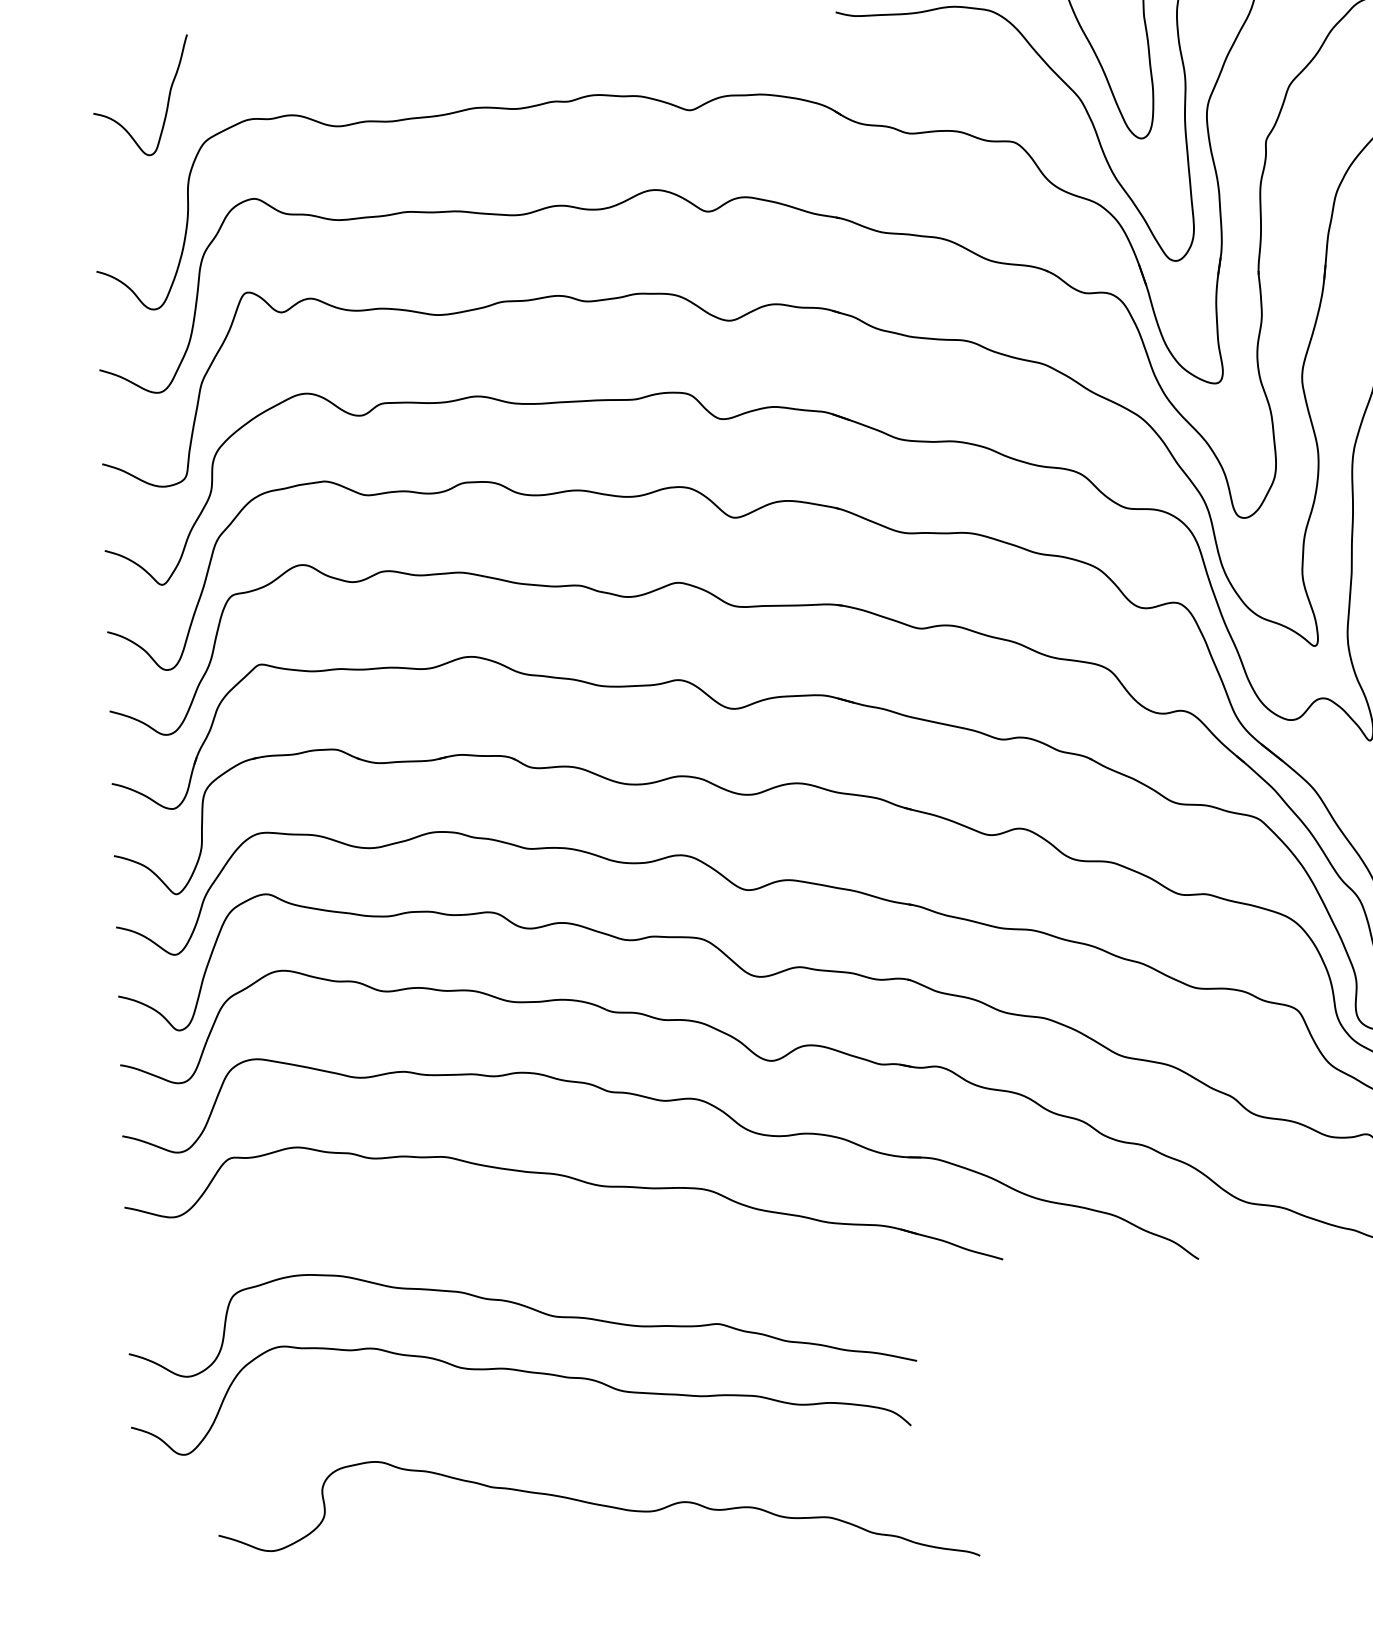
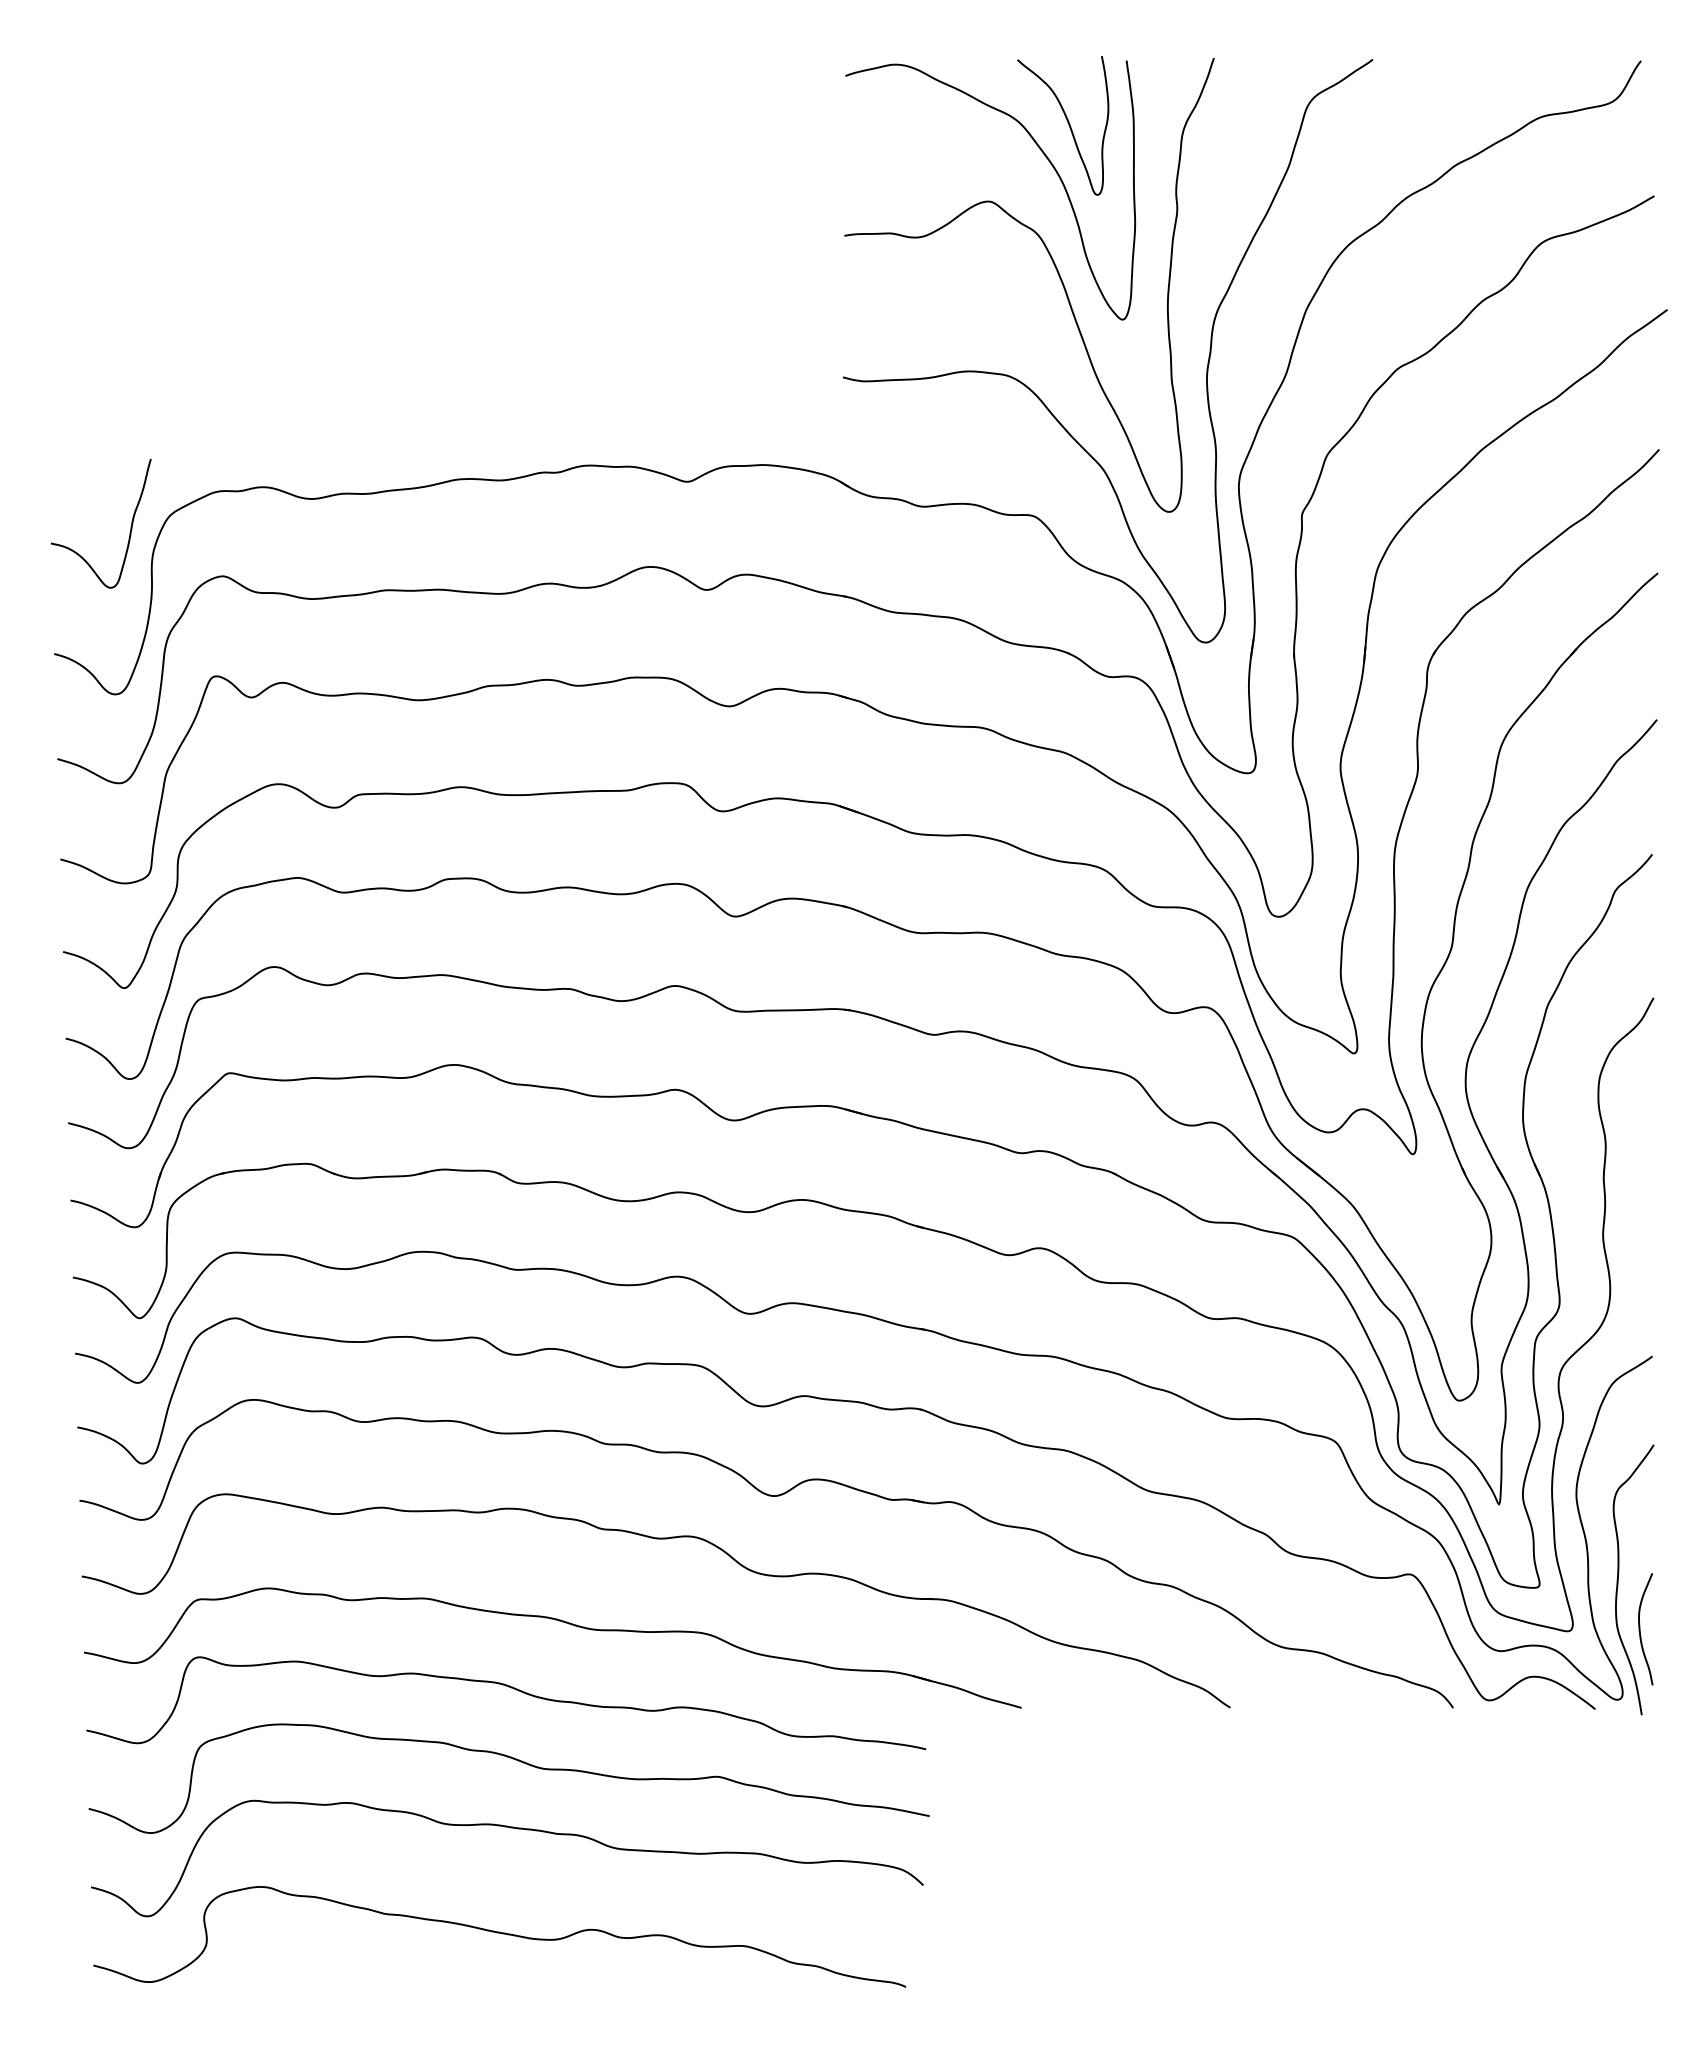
curve: (167, 97) -> (130, 526), moved
curve: (526, 1242) -> (513, 1689), added
curve: (599, 1505) -> (499, 1933), moved

